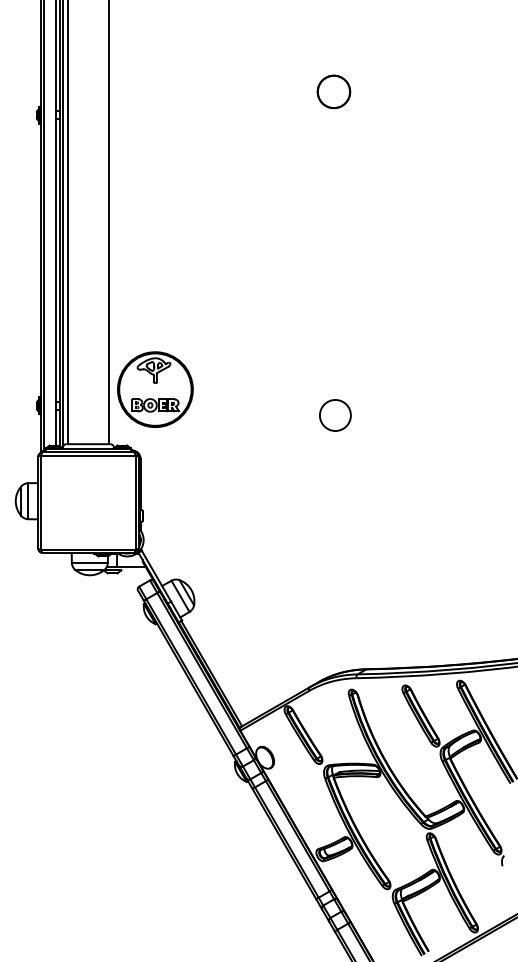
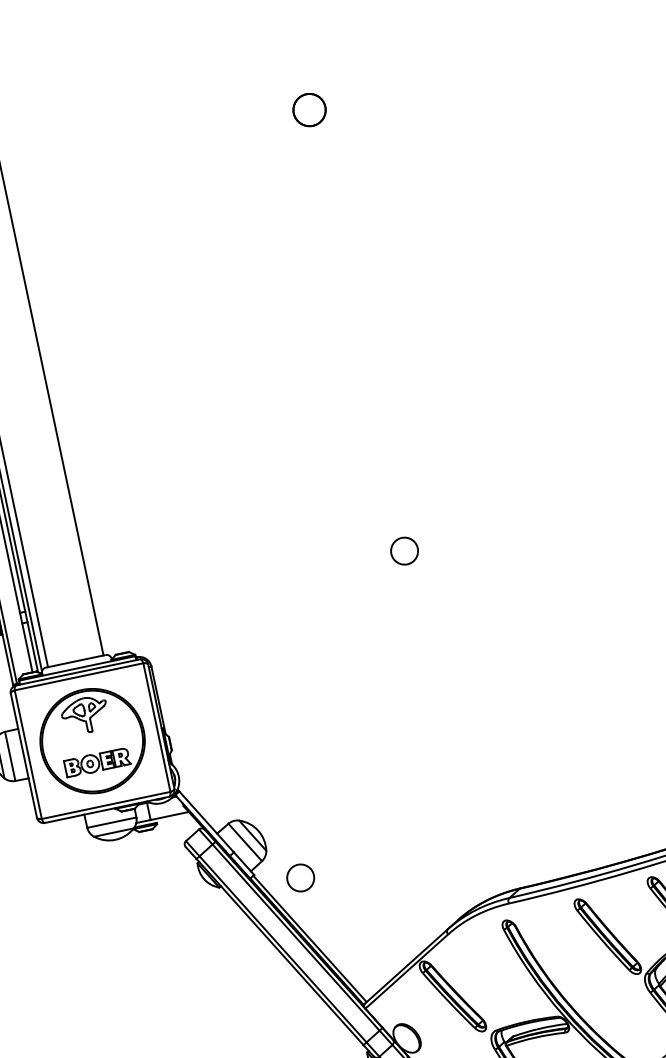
circle: (333, 91) -> (308, 109), size x0.71
part: (155, 389) -> (92, 740), moved
circle: (335, 415) -> (404, 551), size x0.62
circle: (213, 628) -> (299, 876), added

